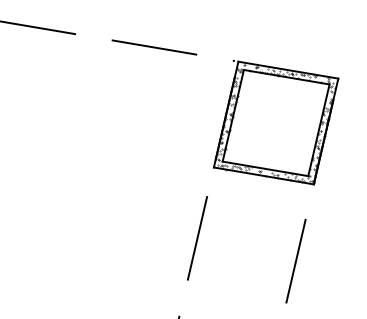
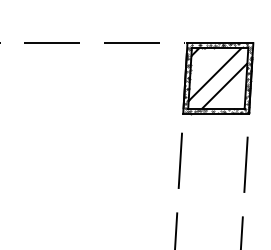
hatch: (275, 121) -> (217, 77), added

